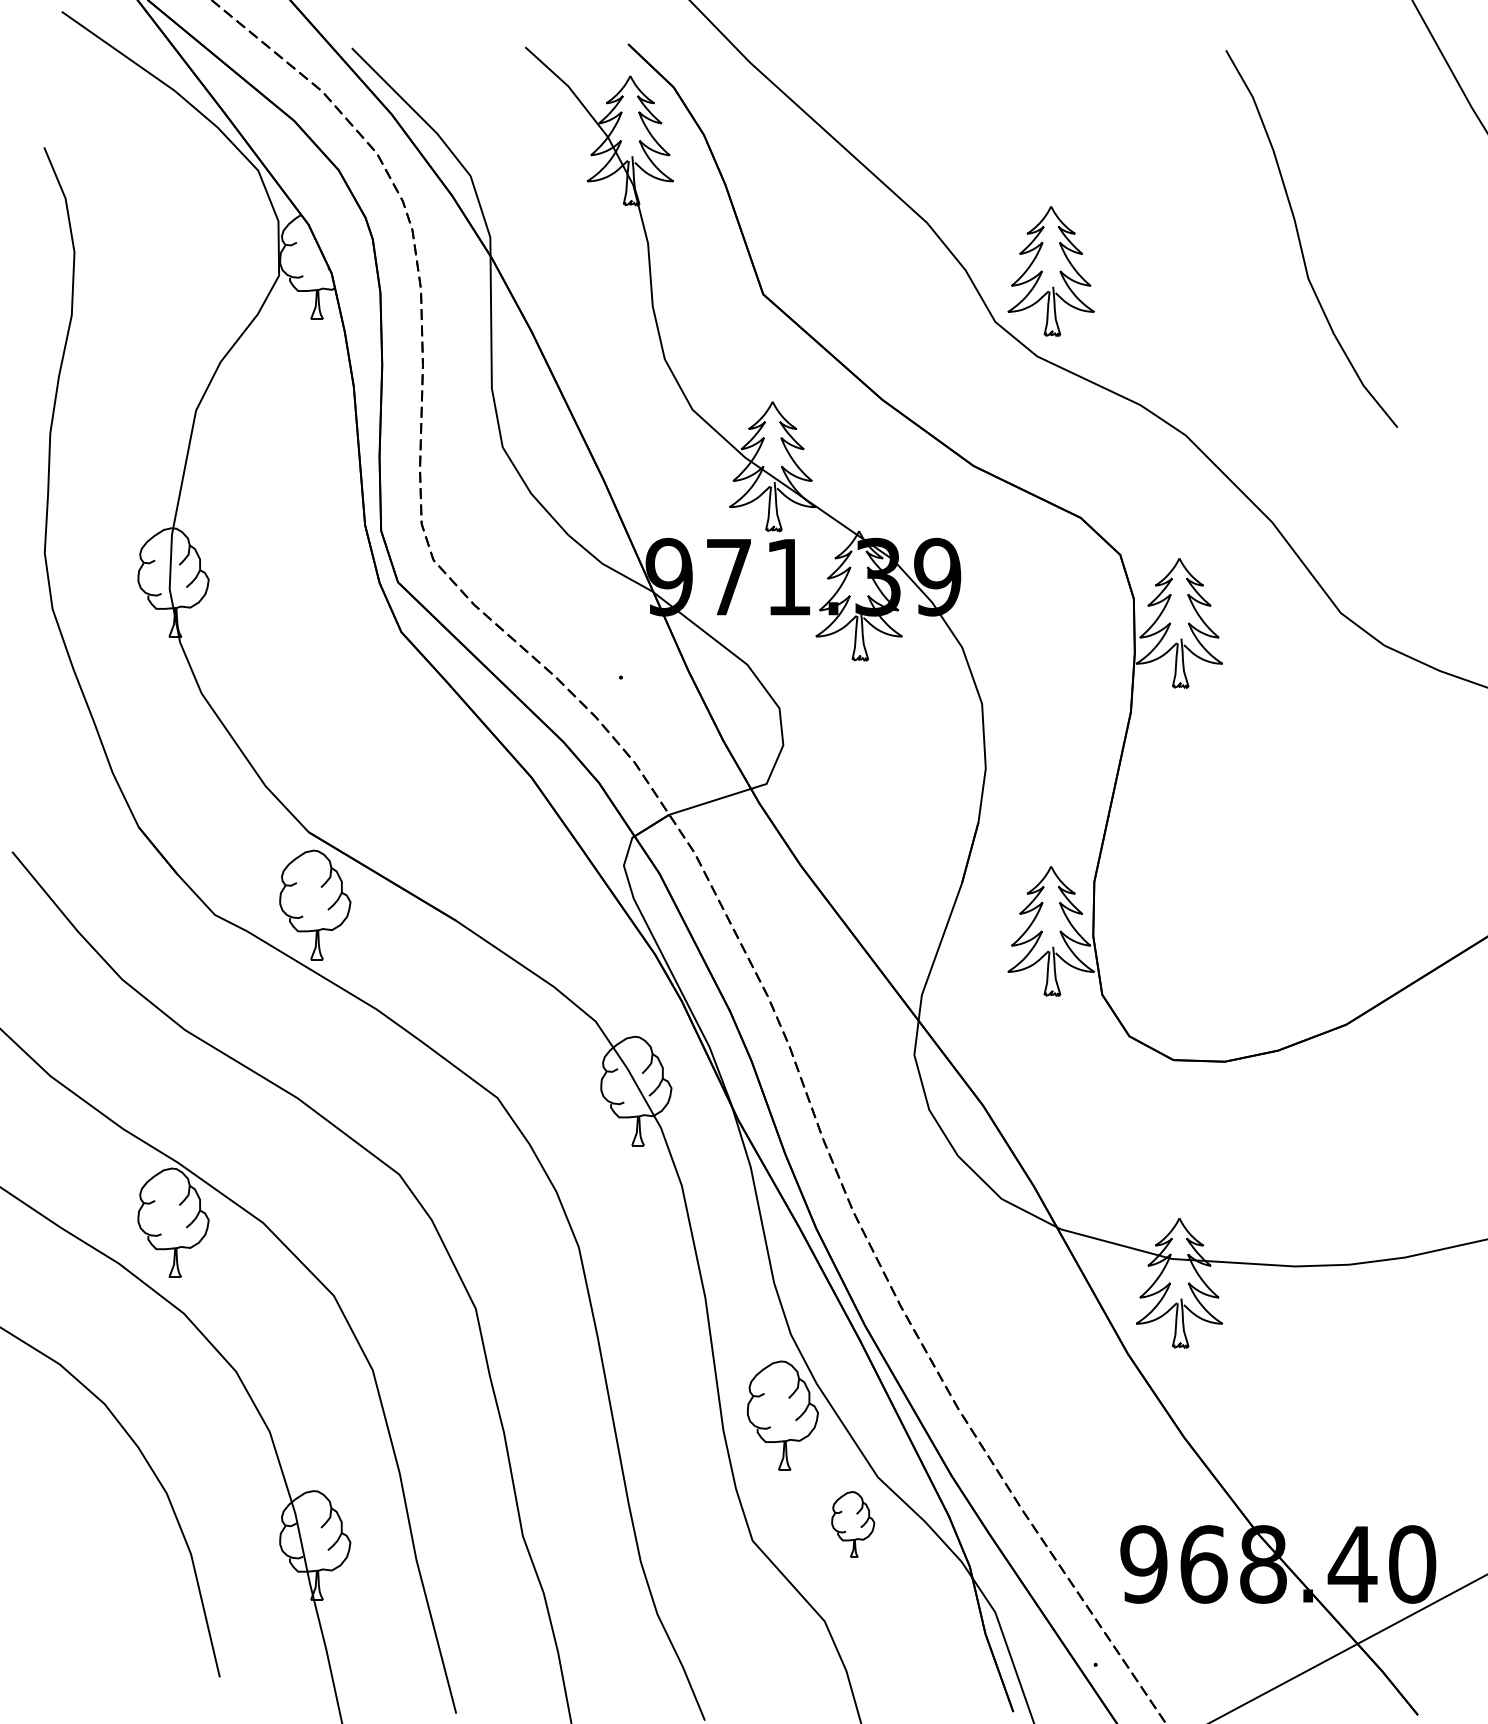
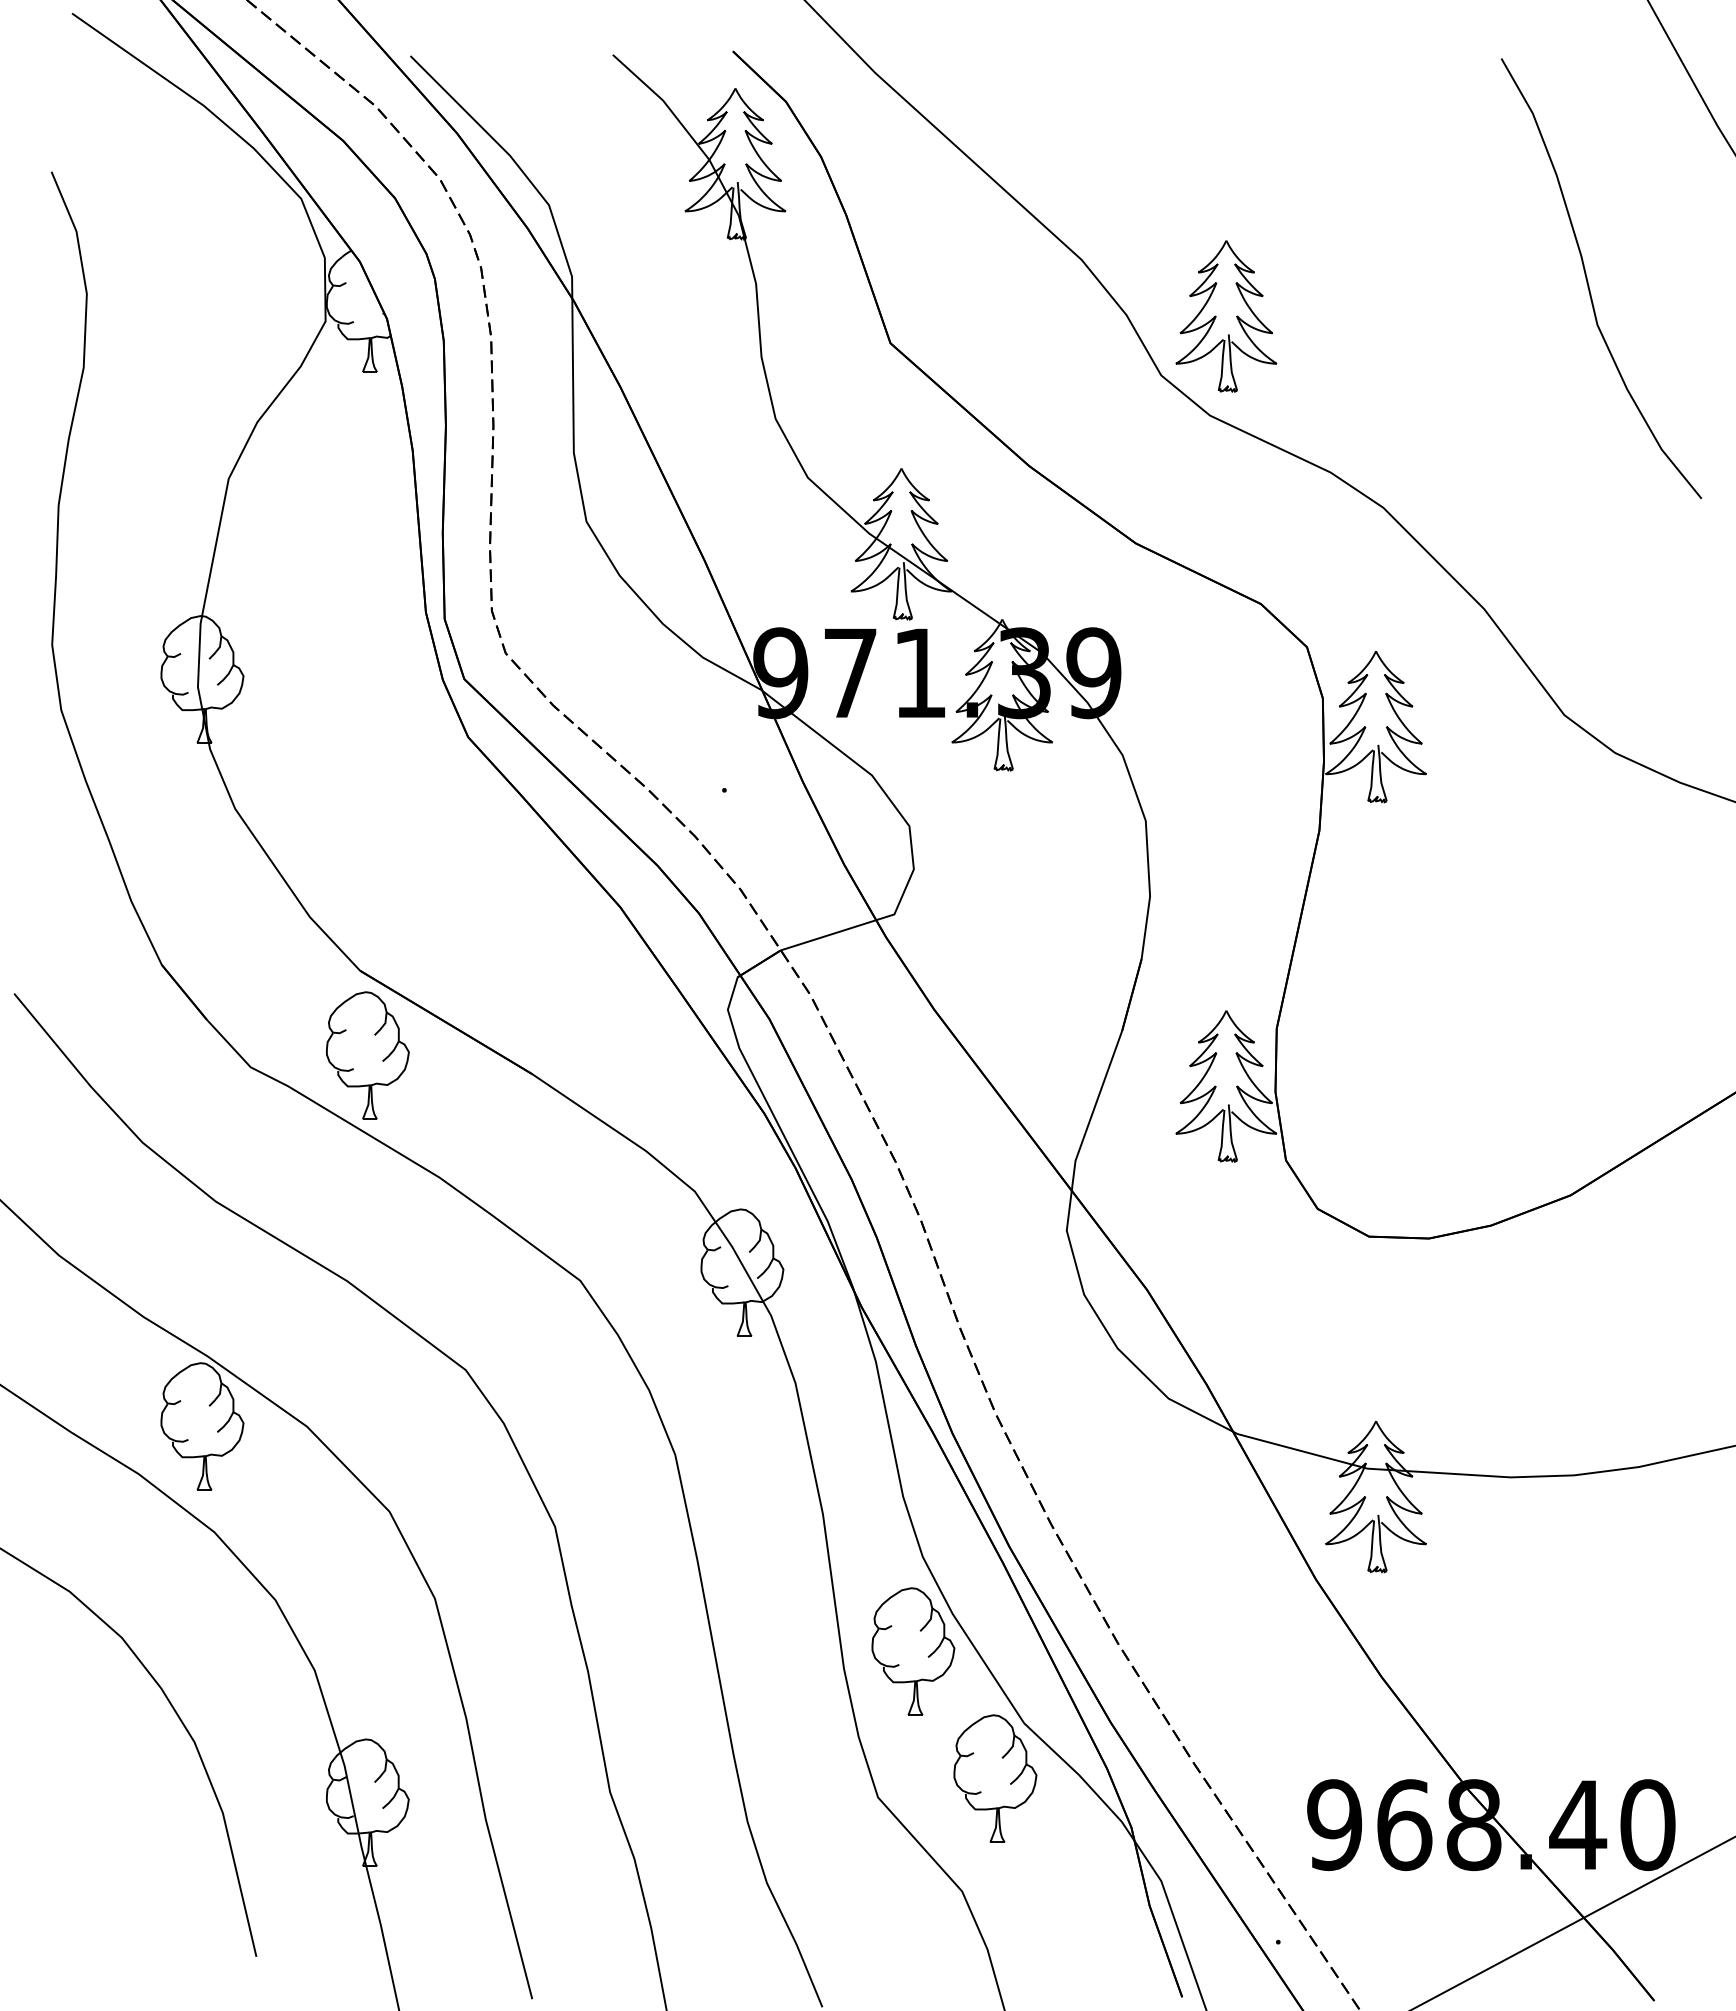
curve: (1300, 241) -> (1588, 281), moved
part: (853, 1524) -> (995, 1778), size x1.67

